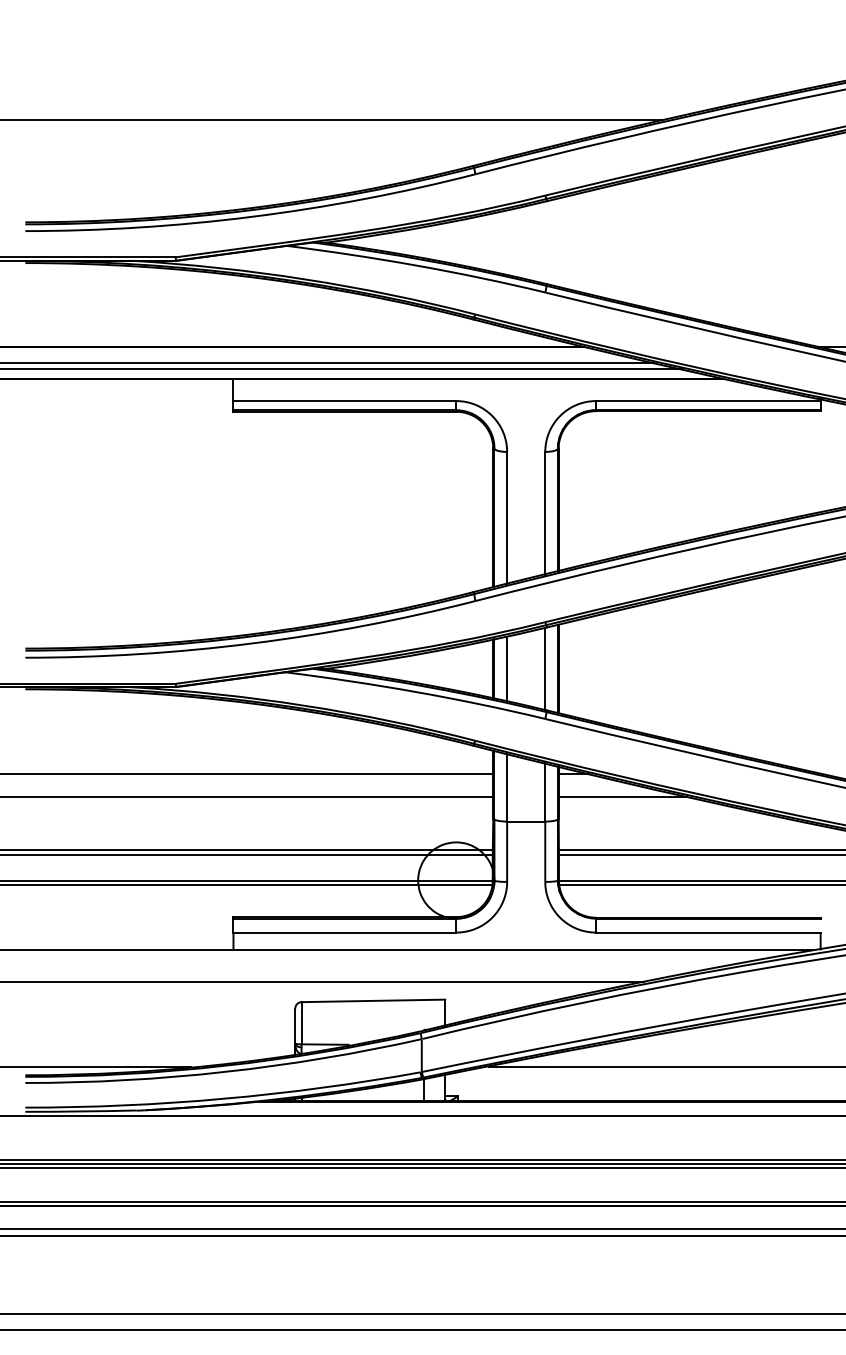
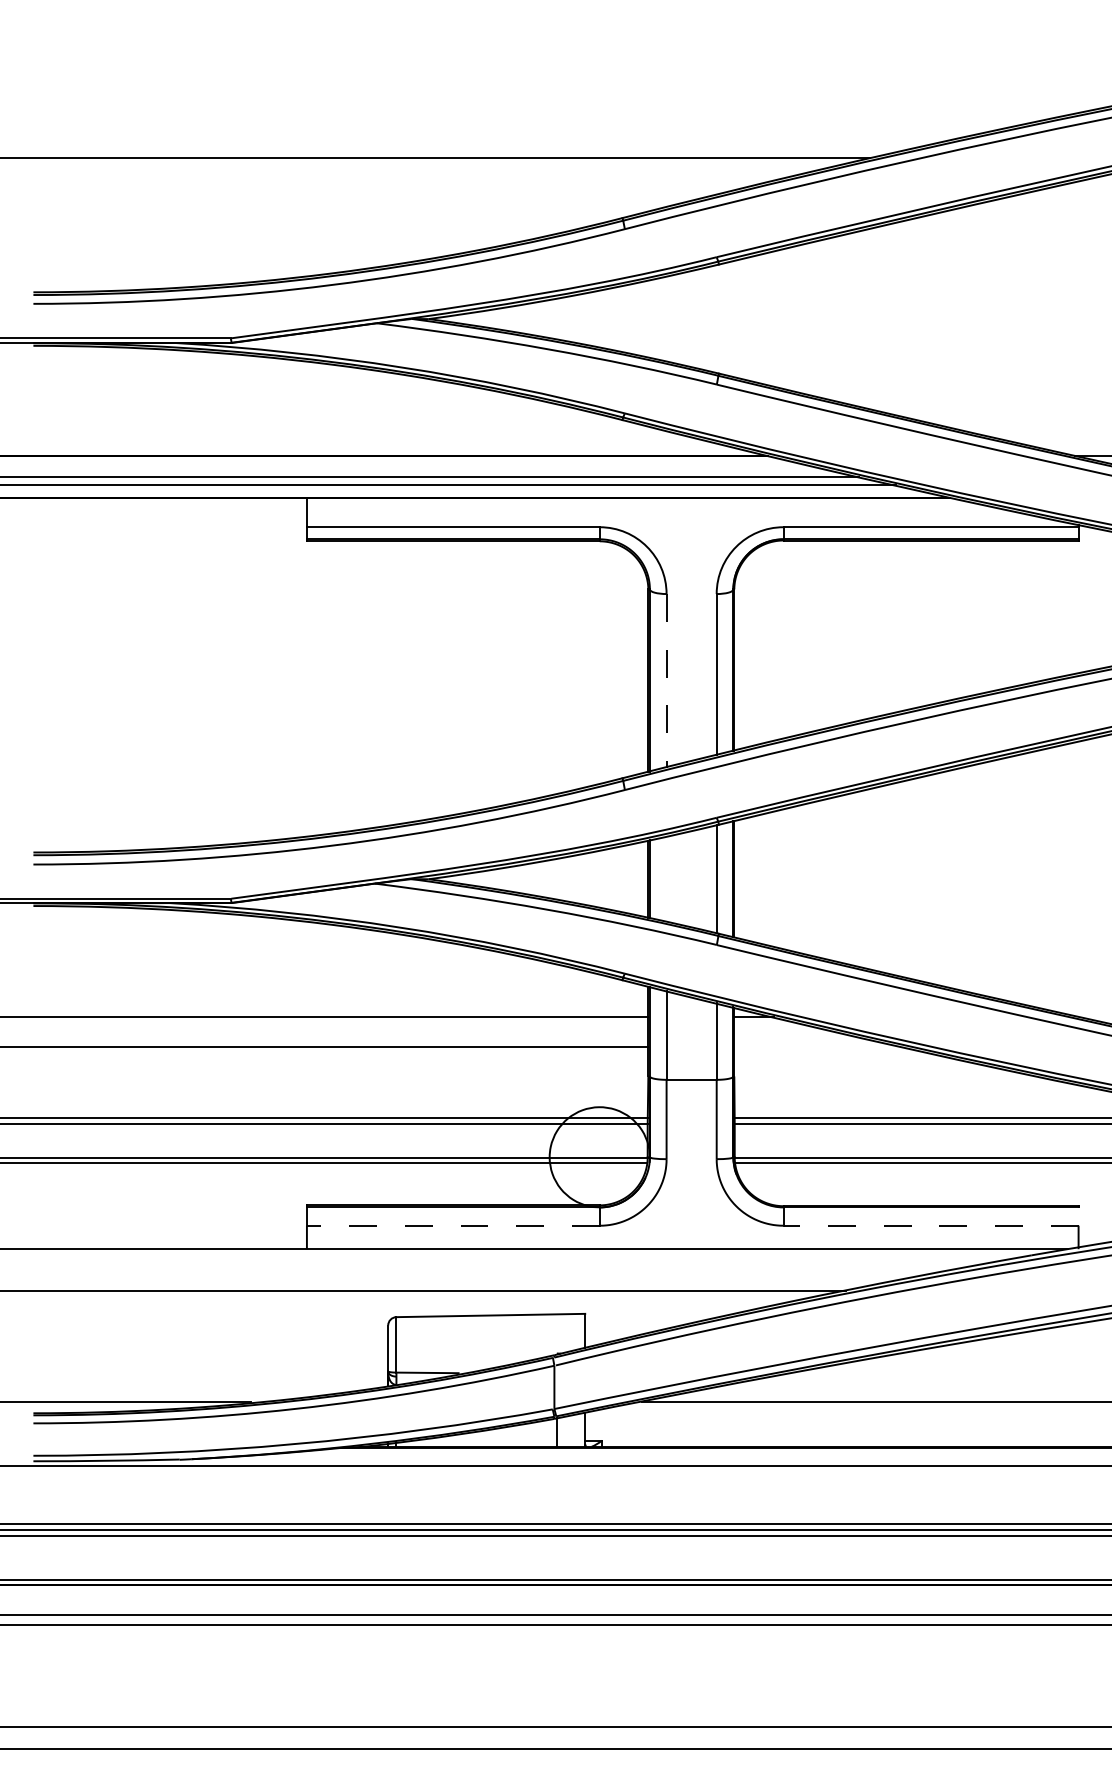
line: (507, 518) -> (667, 681), solid -> dashed
line: (507, 668) -> (667, 878), removed
line: (622, 796) -> (818, 1046), removed
line: (344, 932) -> (452, 1225), solid -> dashed
line: (707, 932) -> (929, 1225), solid -> dashed

